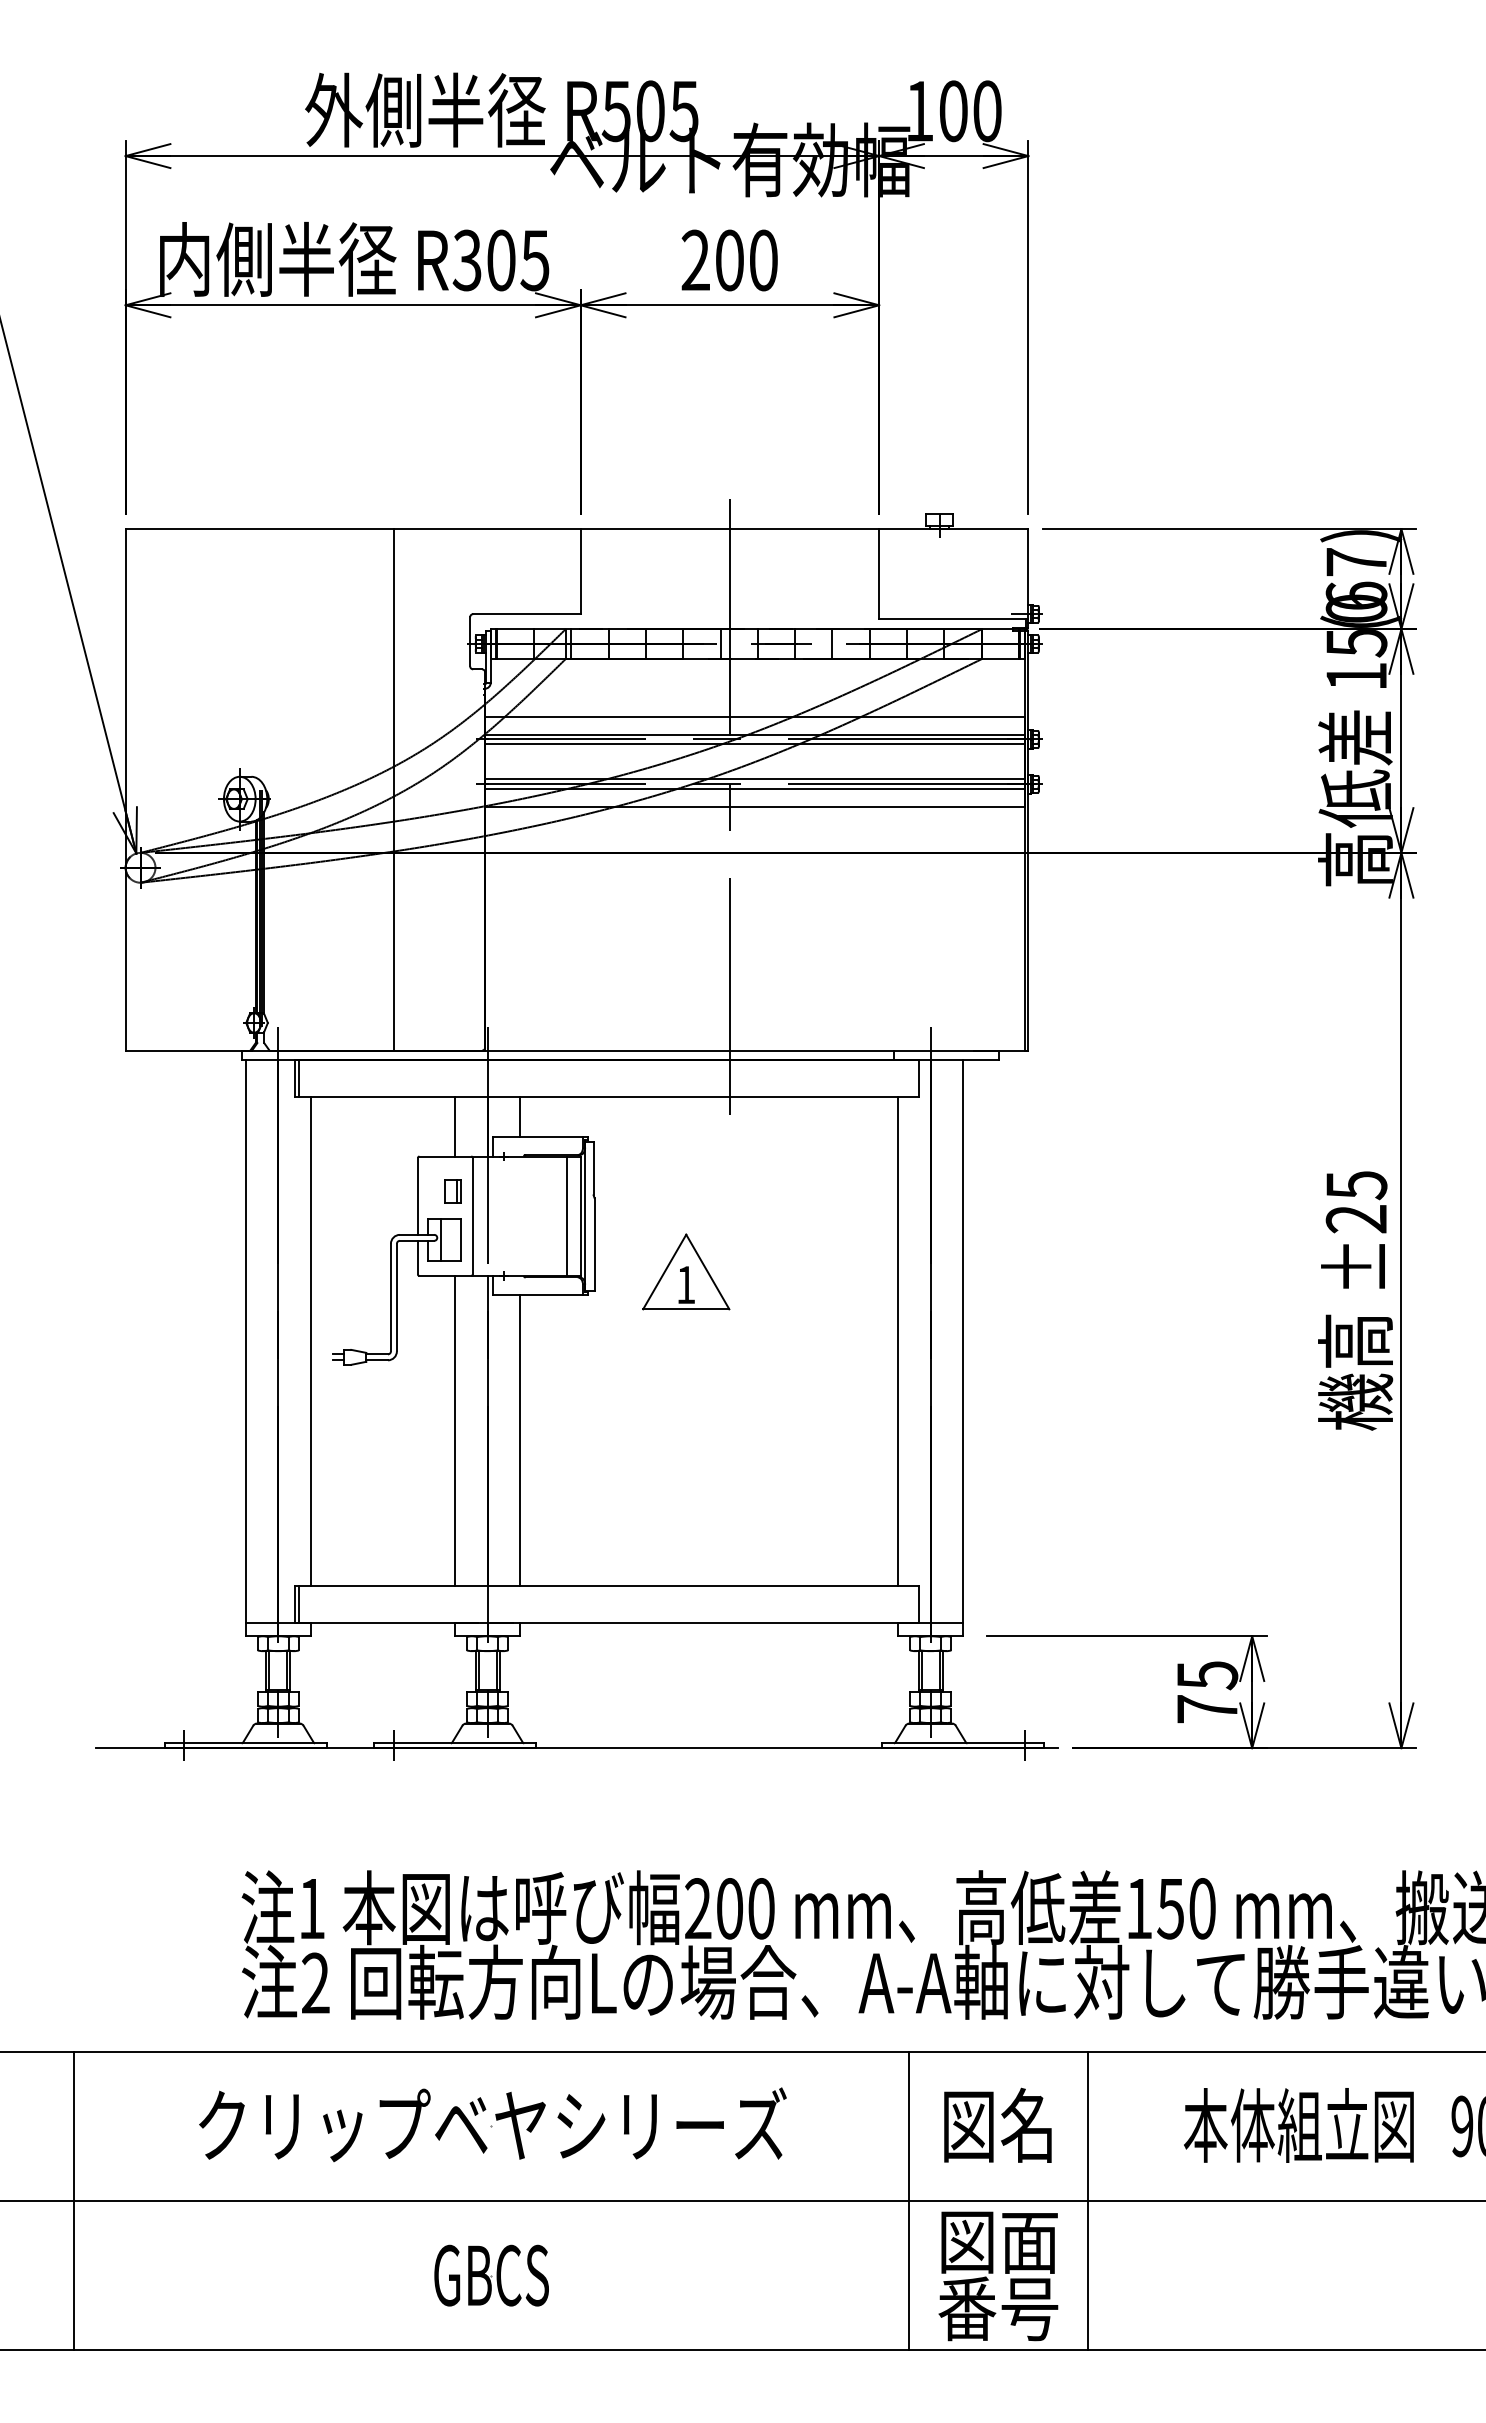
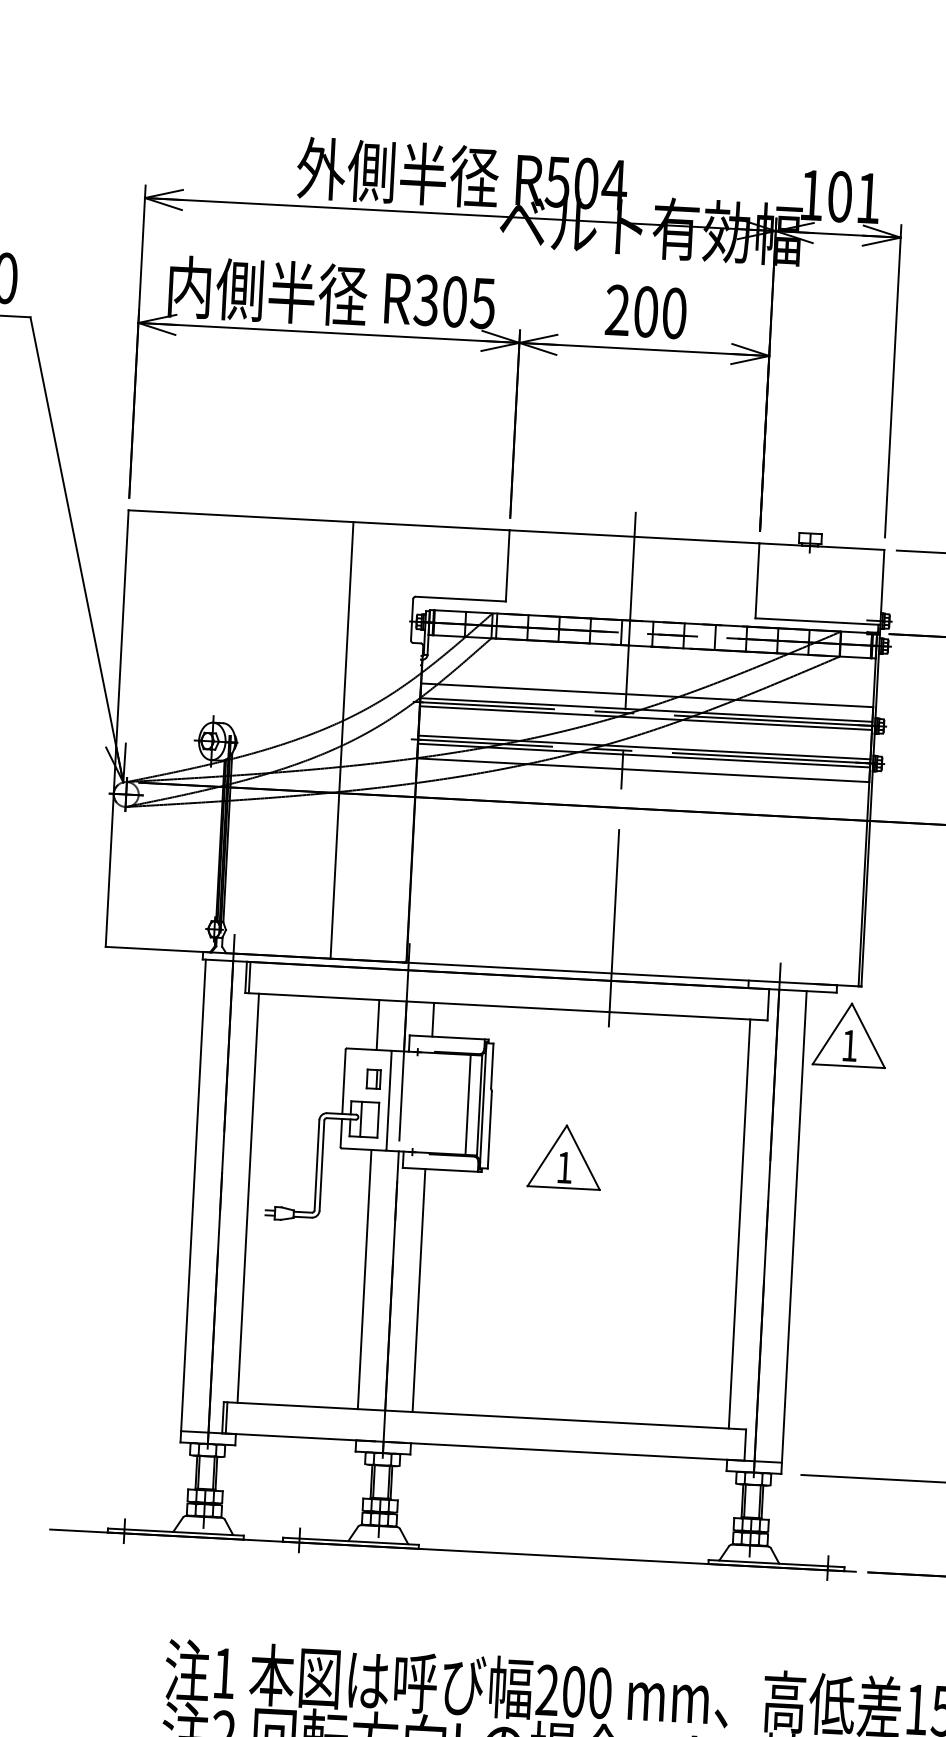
text: (684, 111) -> (614, 185), R505 -> R504
text: (987, 111) -> (868, 198), 100 -> 101
part: (1018, 1108) -> (850, 1034), added

